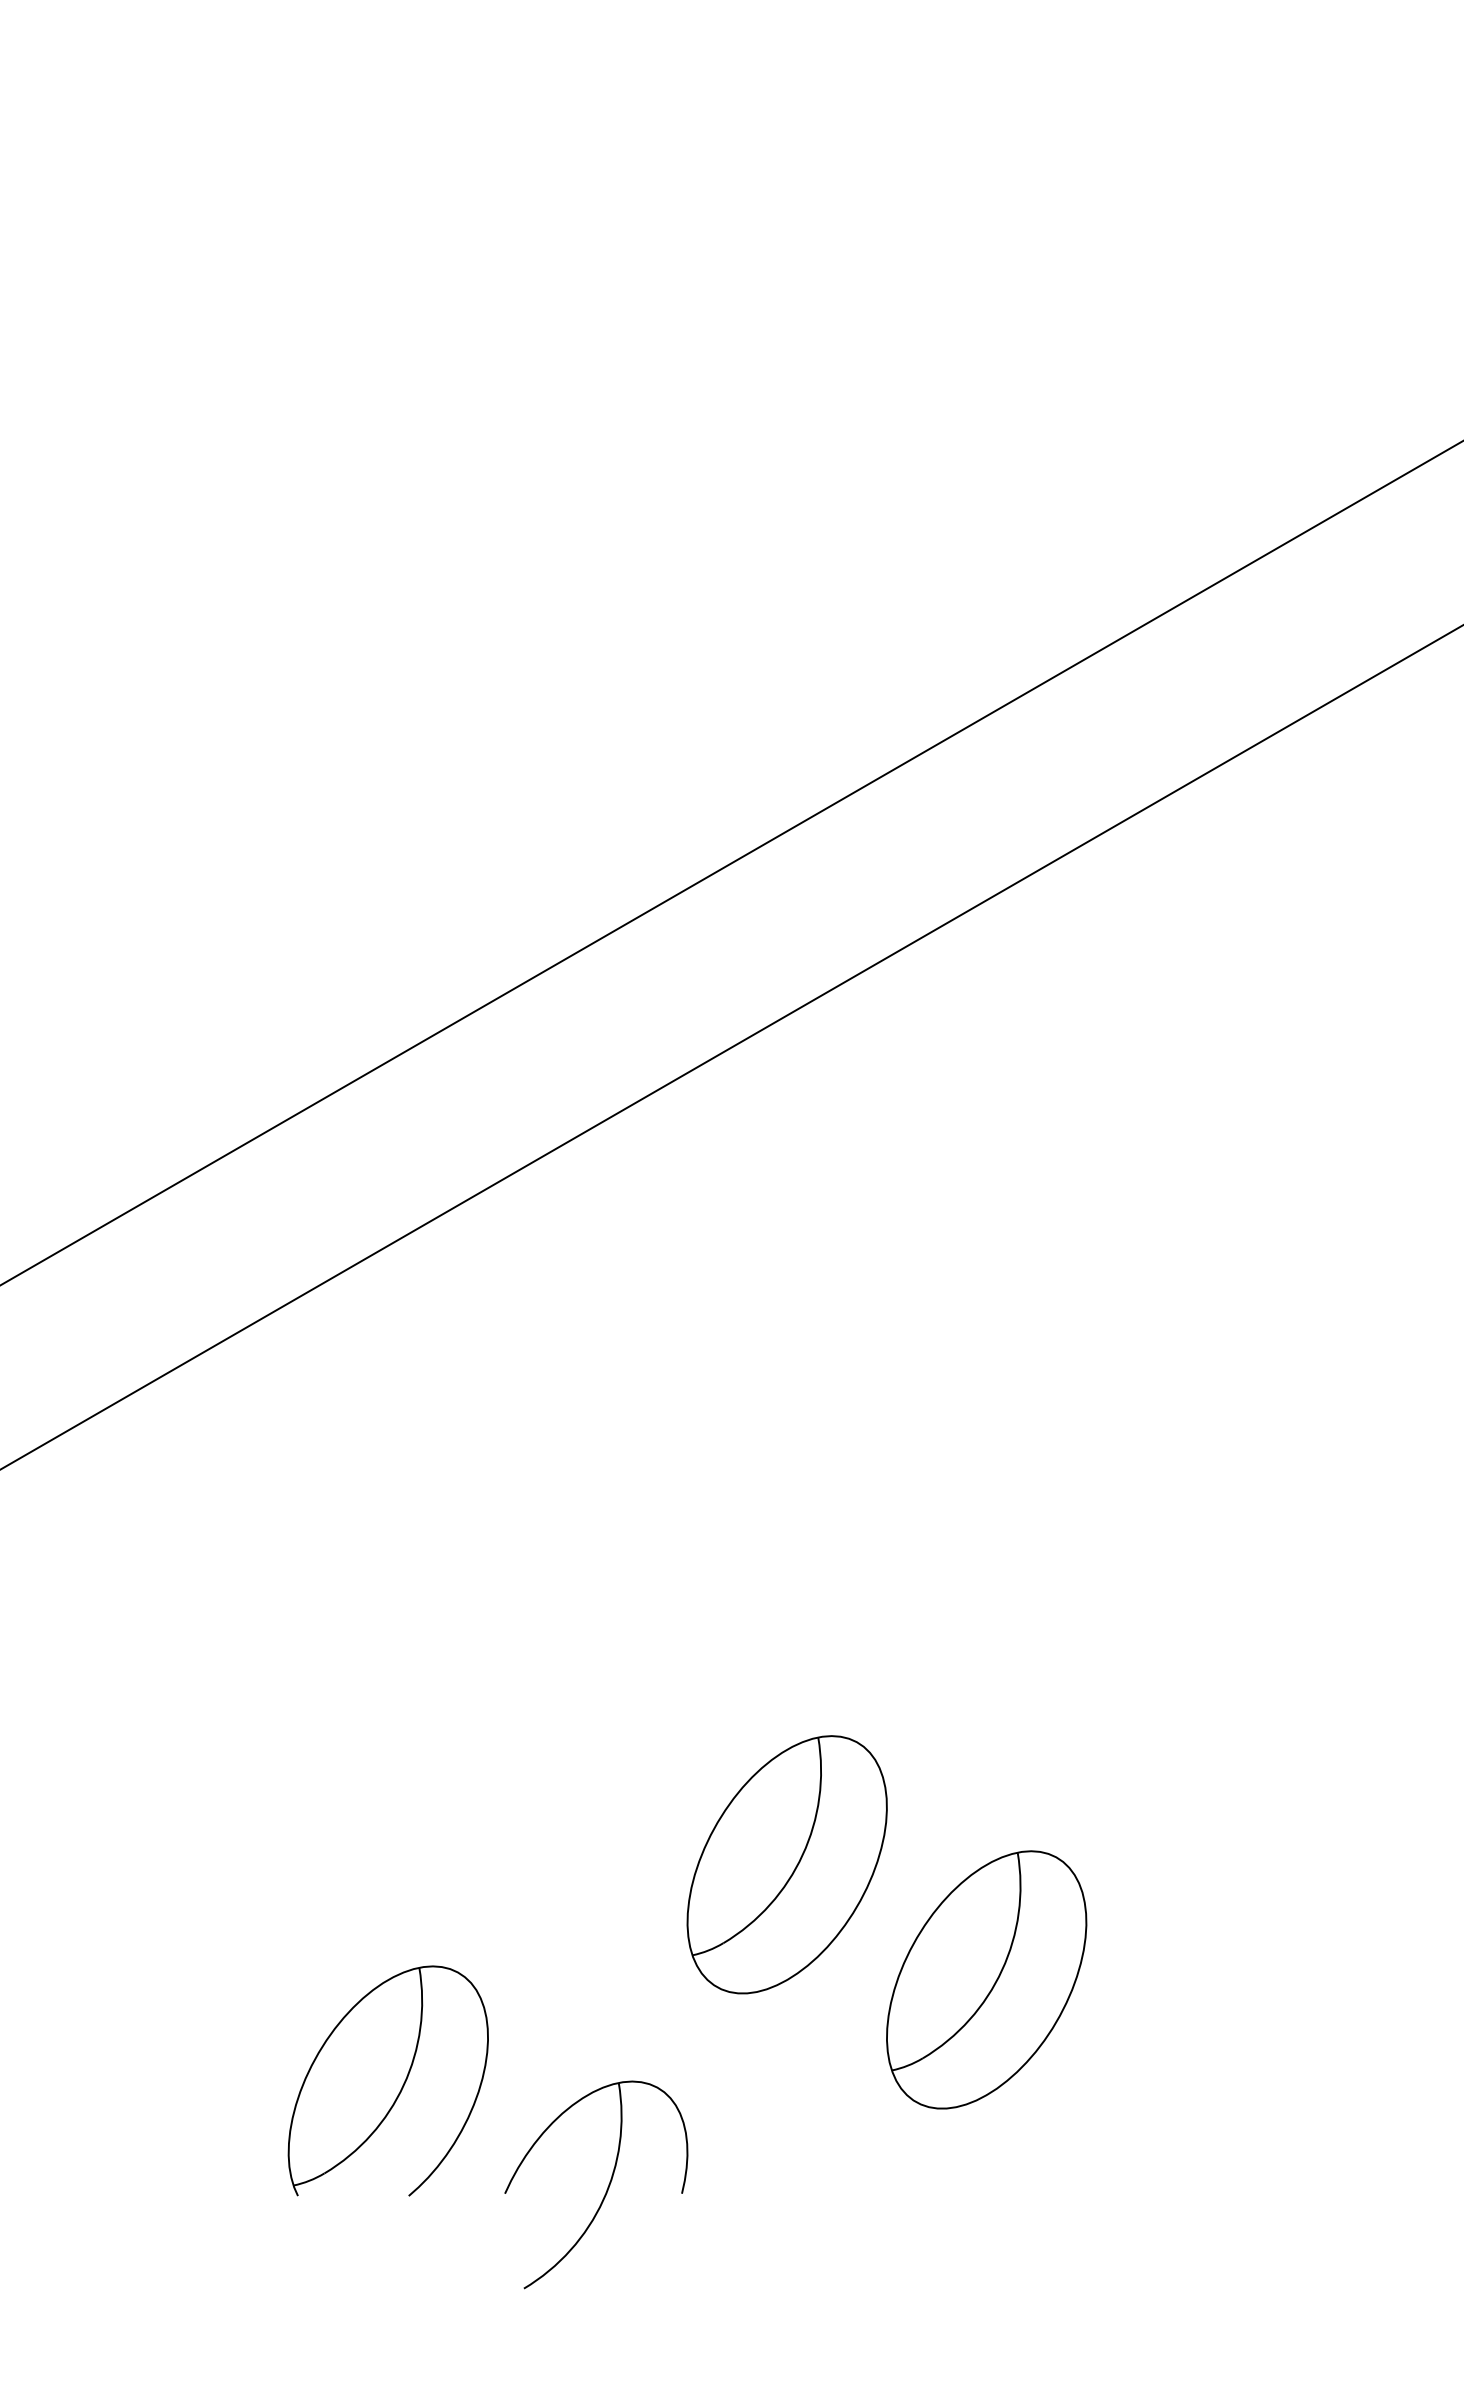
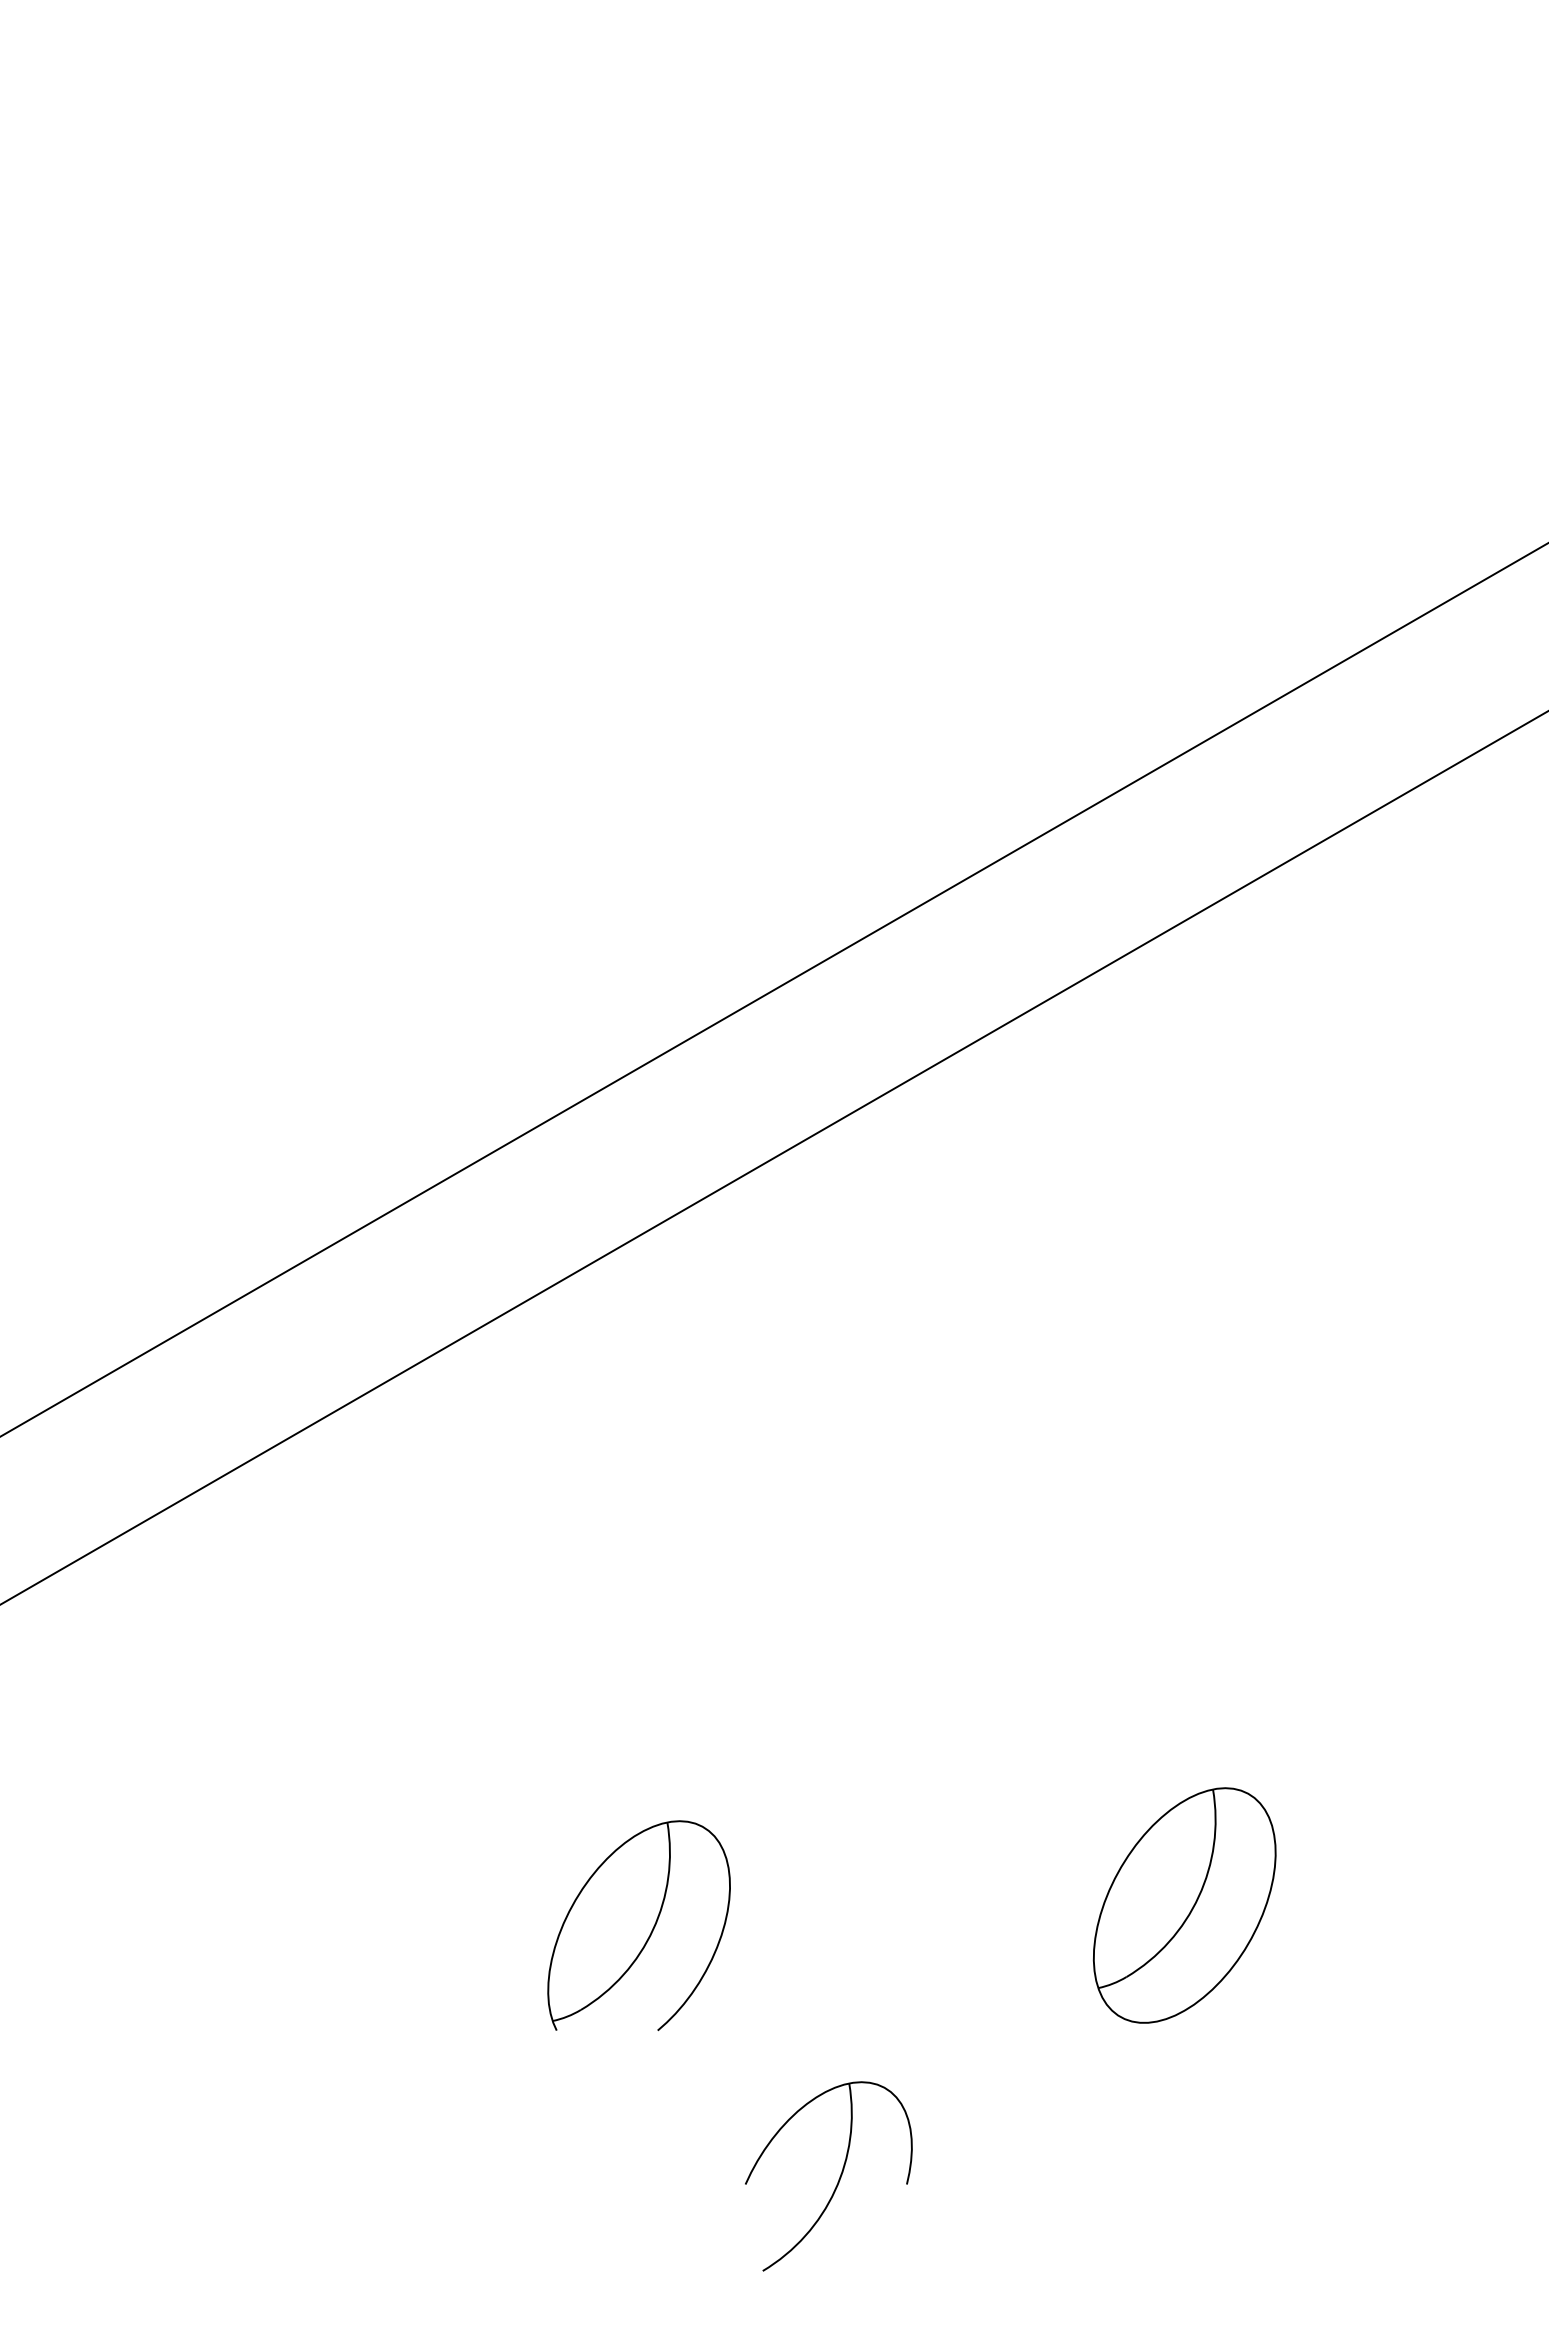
part: (786, 1864) -> (1002, 1800), removed
part: (387, 2080) -> (638, 1925), moved
part: (606, 2188) -> (838, 2179), moved

